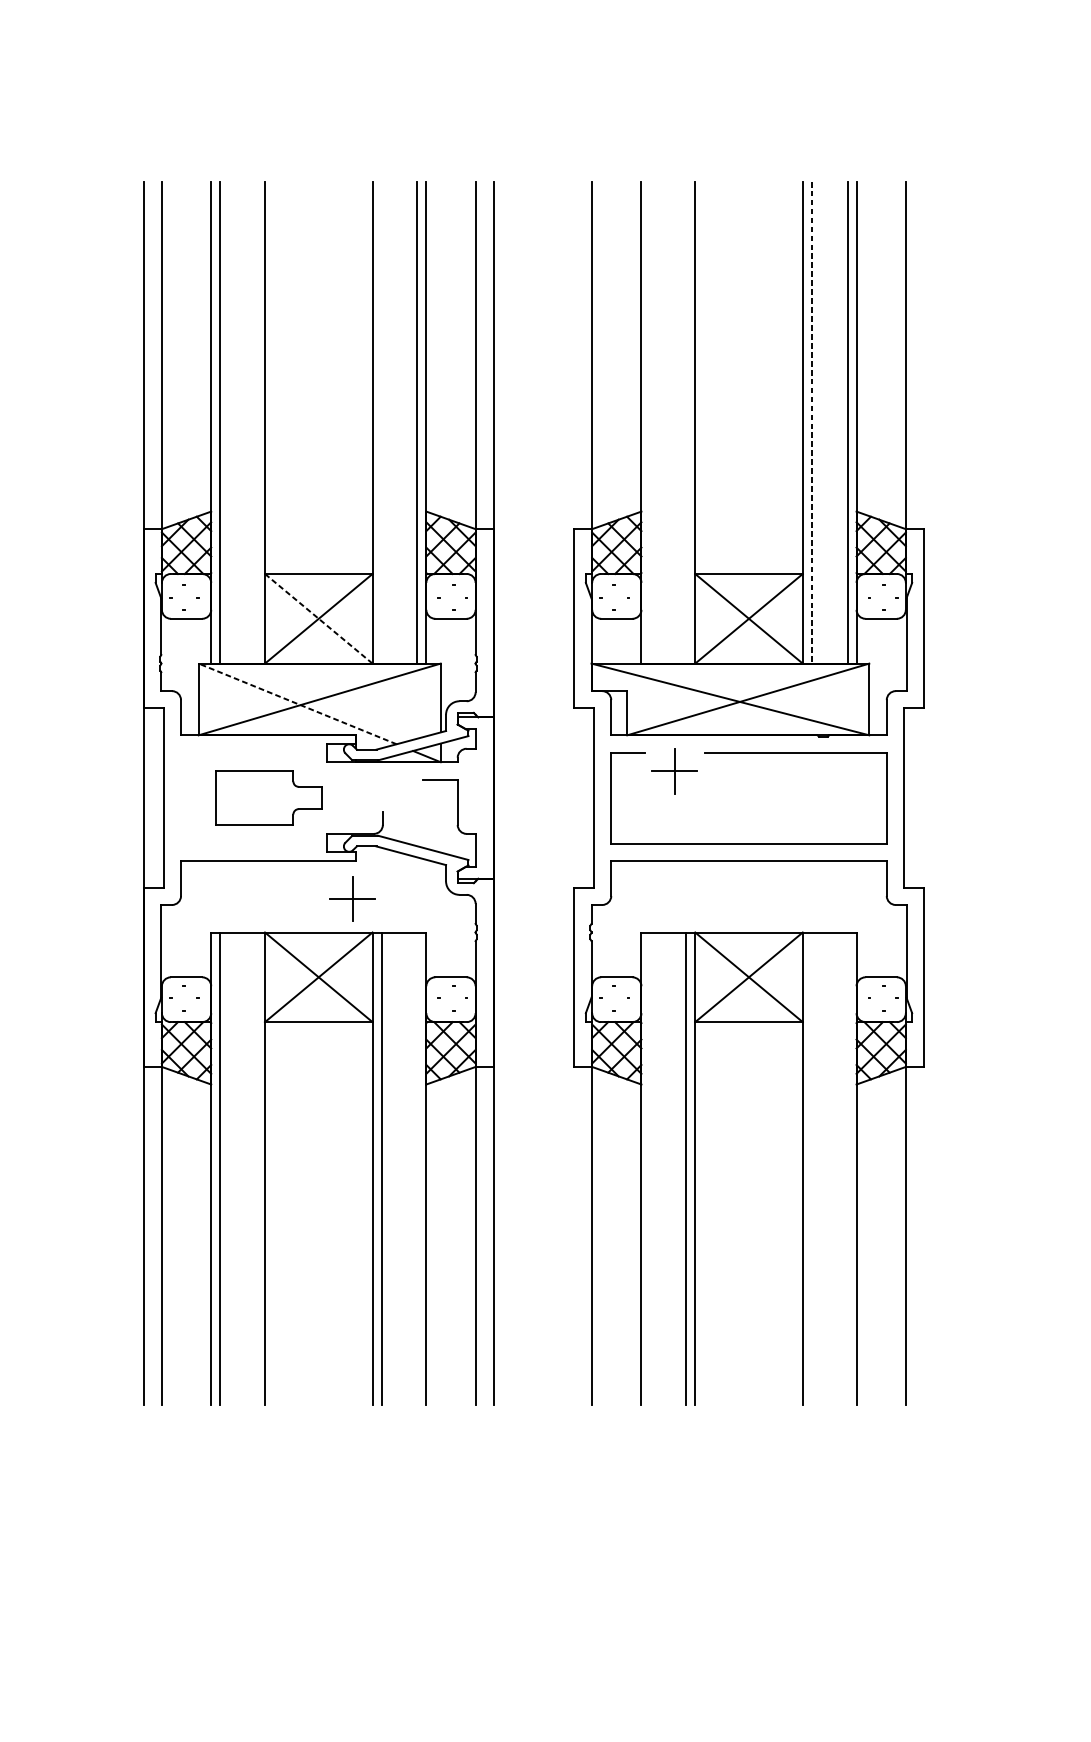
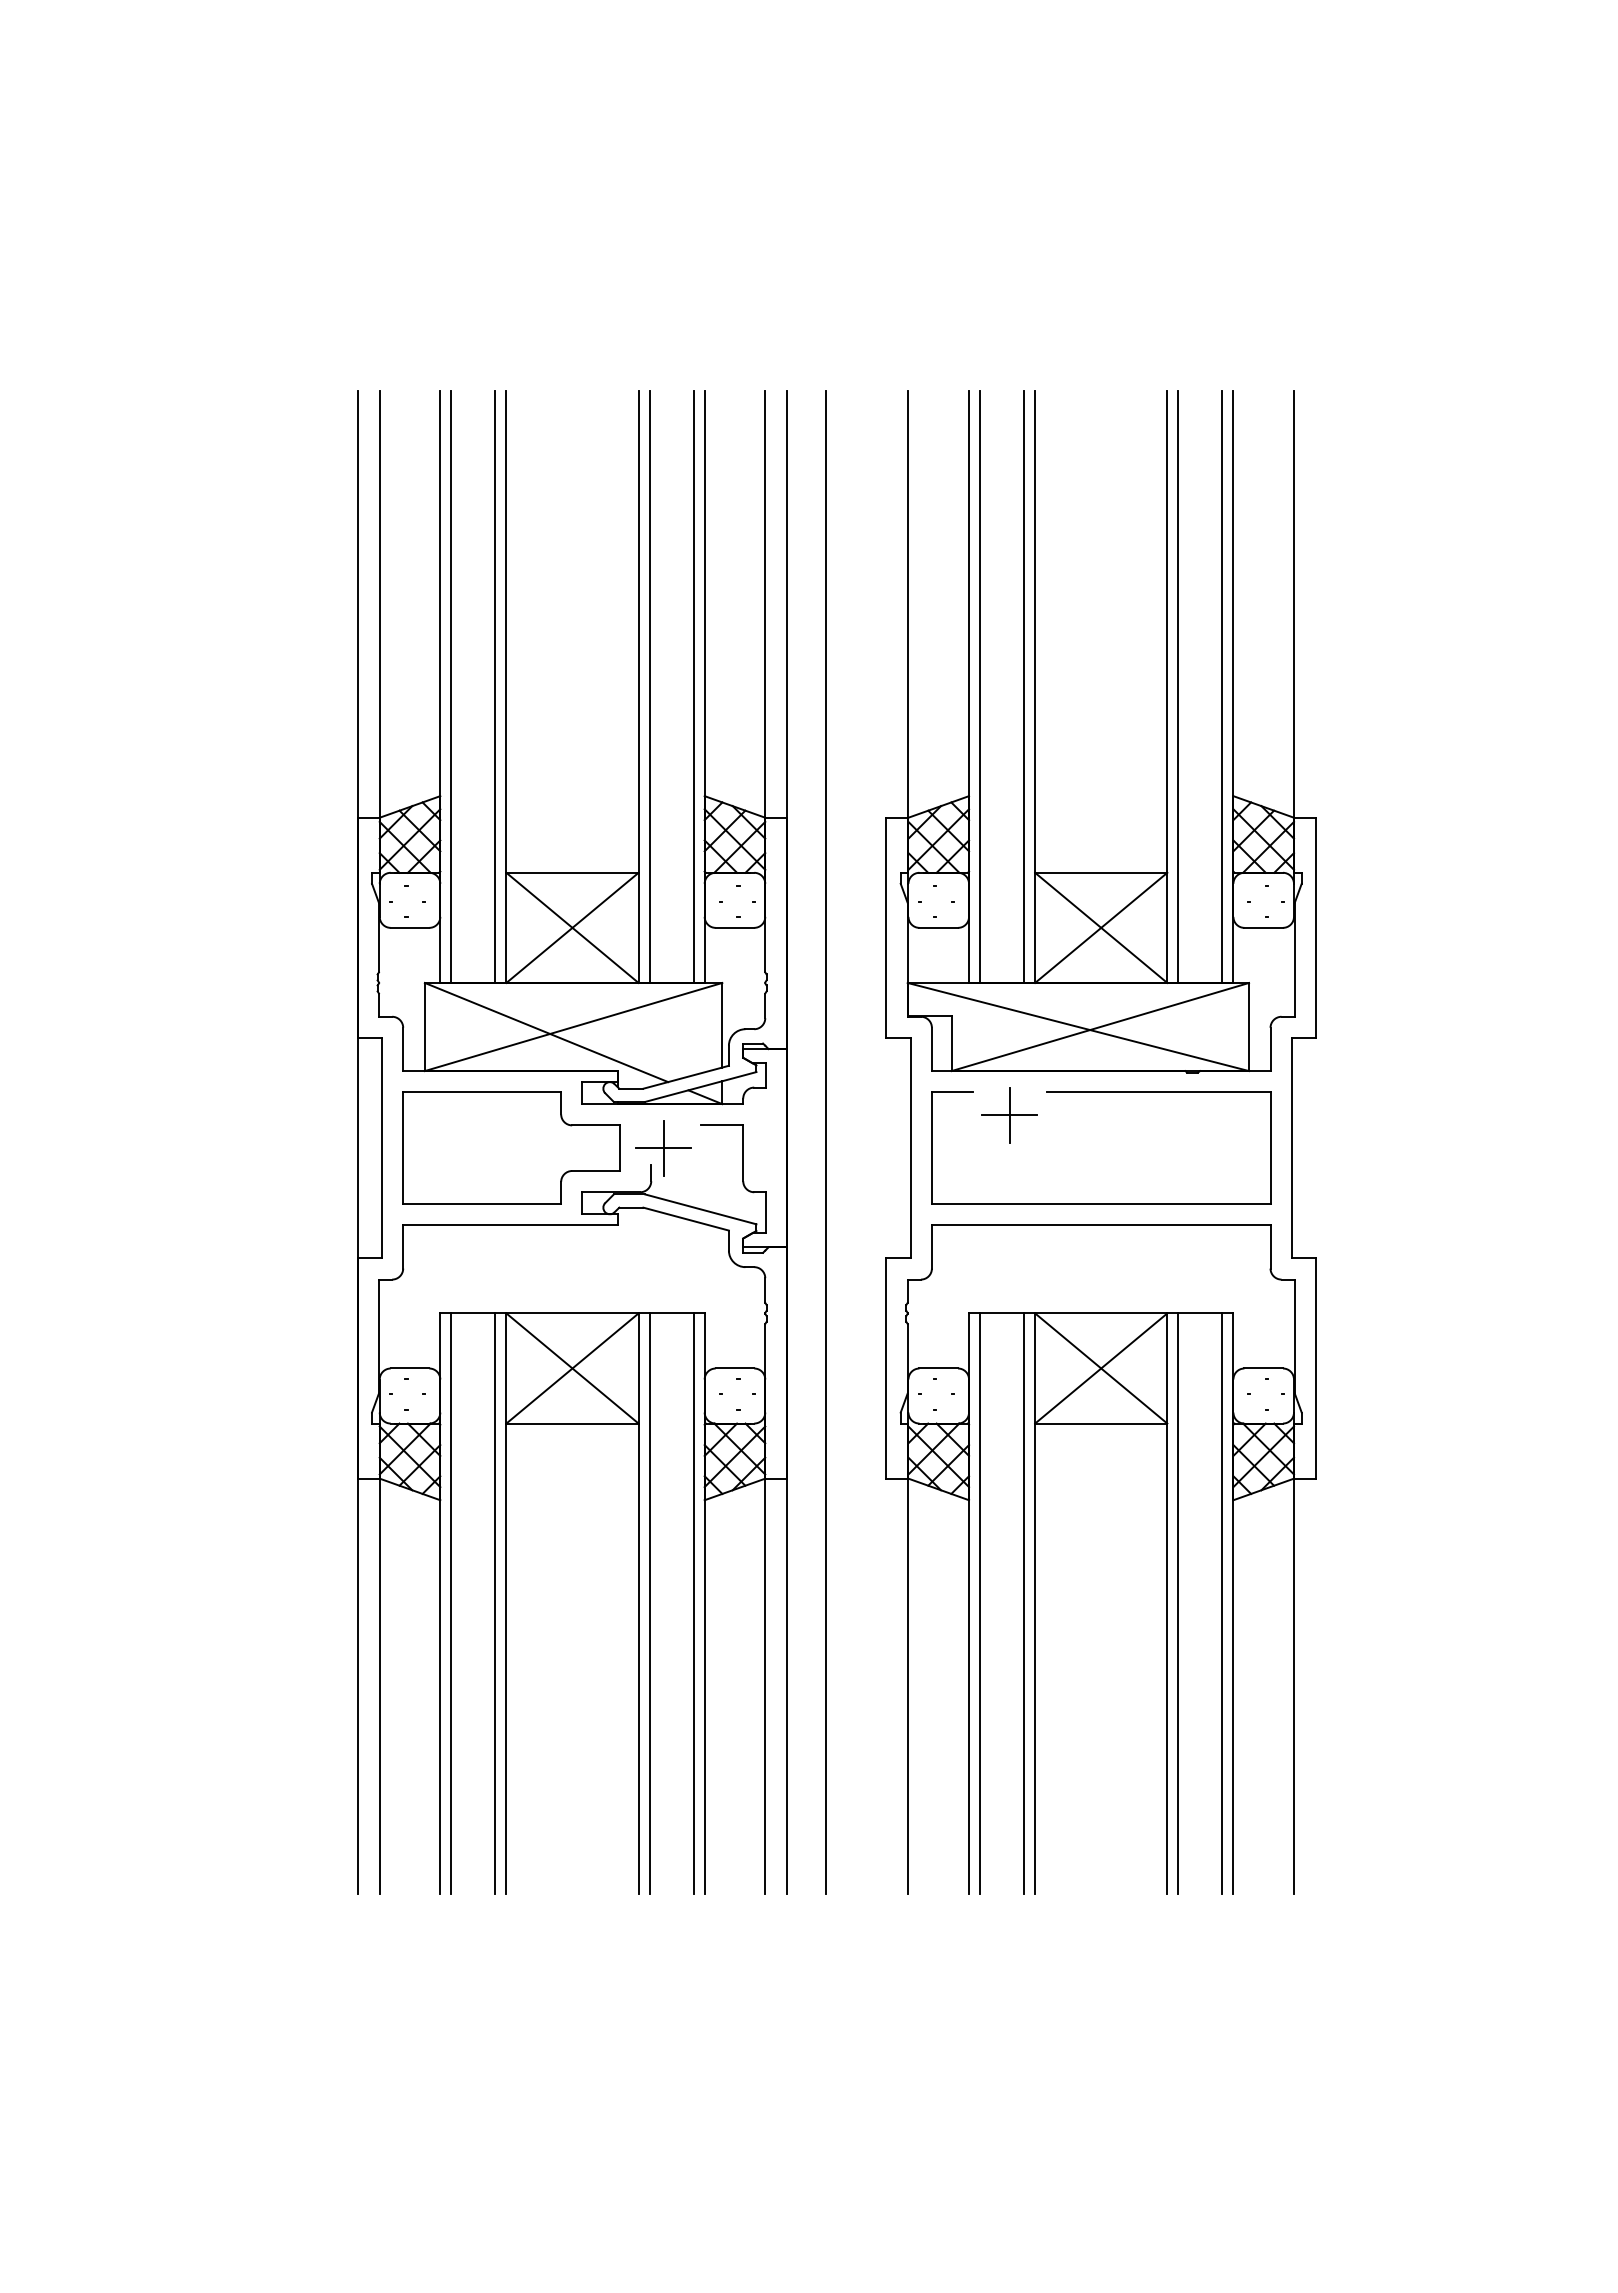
line: (256, 422) -> (495, 686), added
line: (381, 422) -> (649, 686), added
line: (650, 422) -> (980, 686), added
line: (686, 422) -> (1024, 686), added
line: (811, 423) -> (1178, 687), dashed -> solid
line: (318, 618) -> (572, 927), dashed -> solid
line: (297, 703) -> (546, 1032), dashed -> solid
line: (524, 793) -> (825, 1142), added
part: (269, 797) -> (511, 1147), size x1.67
part: (352, 899) -> (663, 1148), moved
line: (256, 1168) -> (495, 1603), added
line: (417, 1168) -> (693, 1603), added
line: (650, 1168) -> (980, 1603), added
line: (811, 1168) -> (1178, 1603), added
line: (847, 1168) -> (1222, 1603), added

